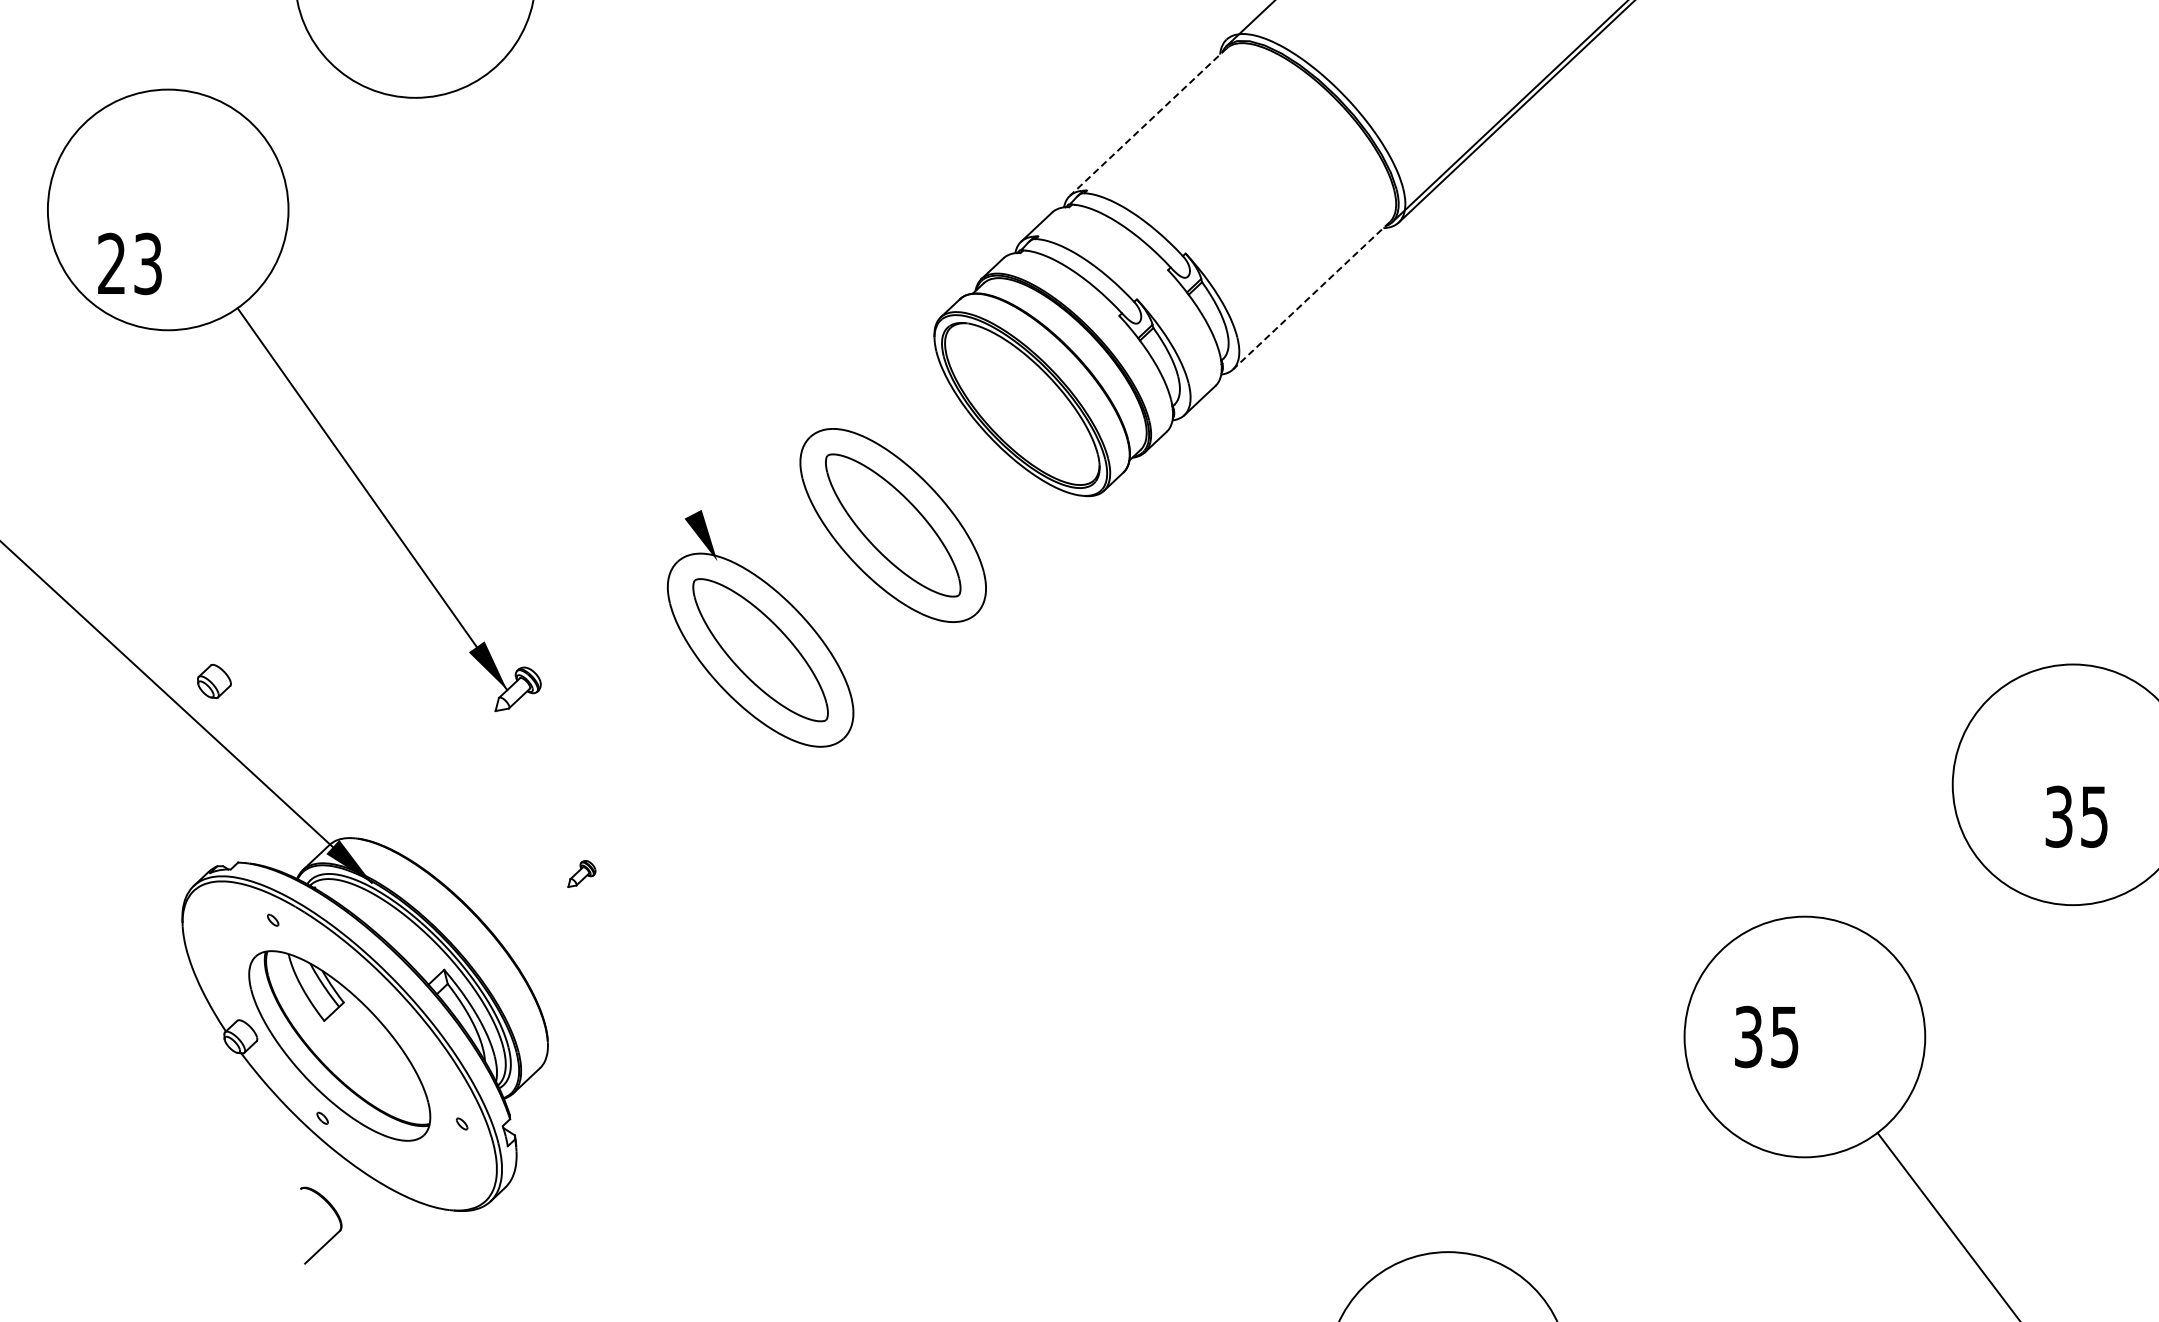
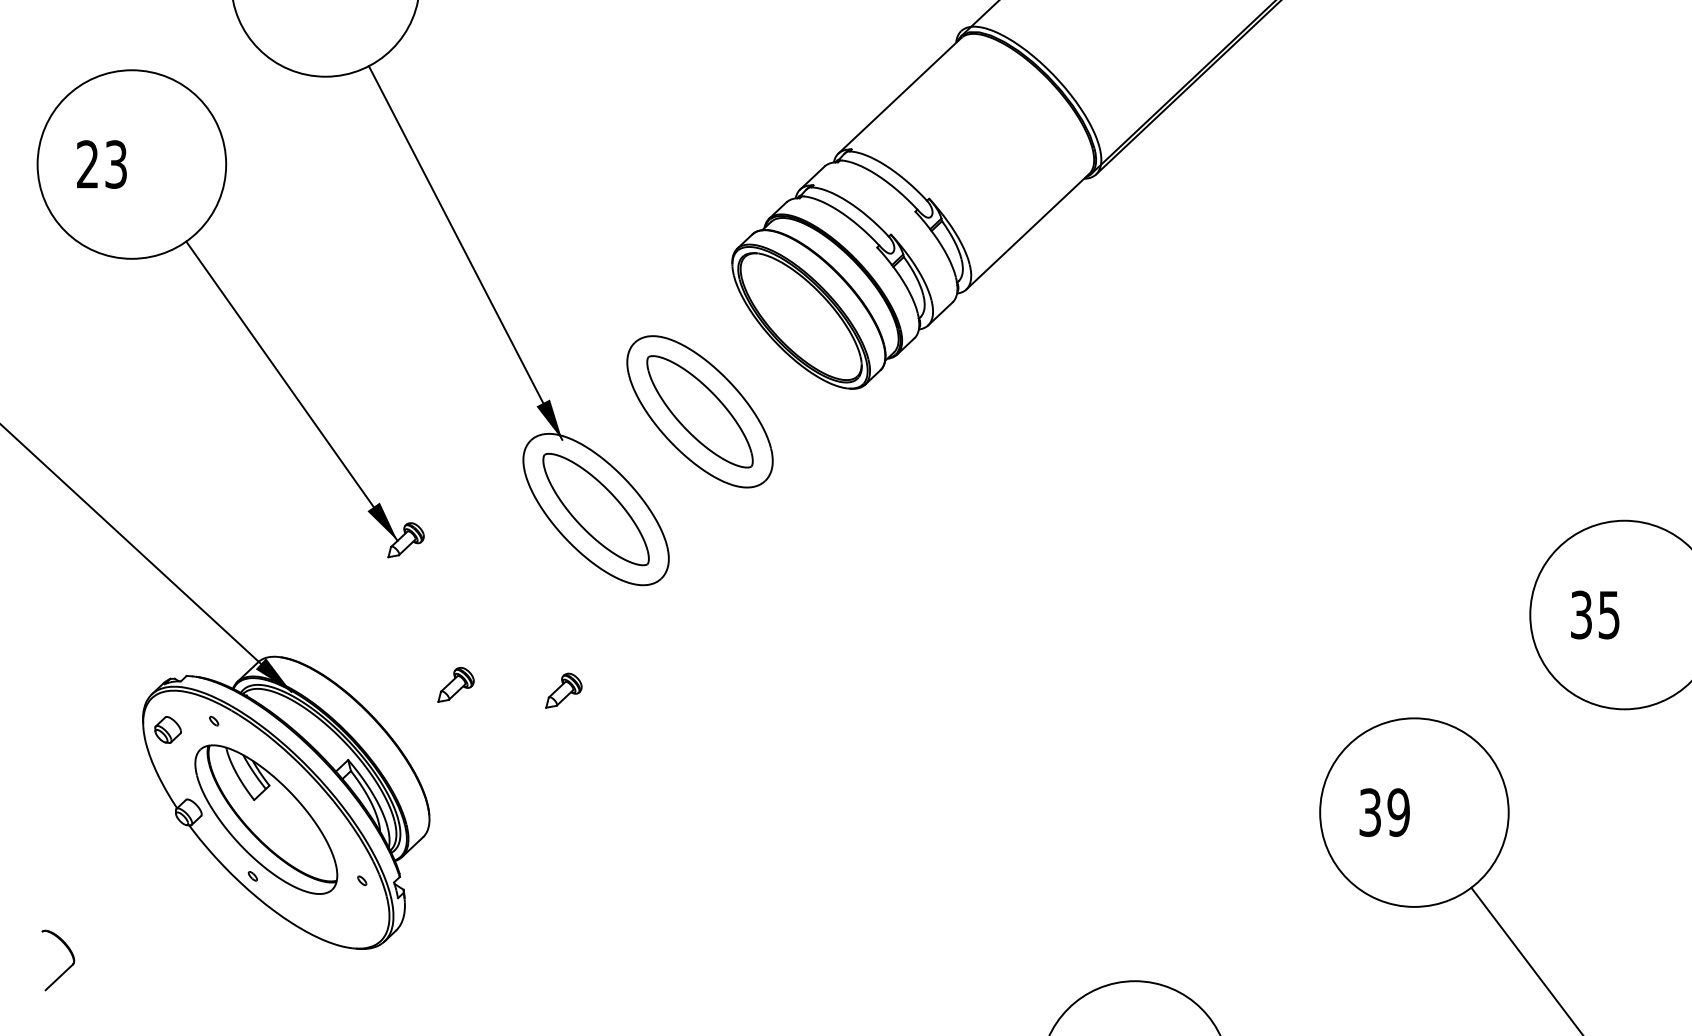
line: (1148, 122) -> (900, 96), dashed -> solid
text: (129, 263) -> (101, 164), moved
line: (1311, 295) -> (1027, 231), dashed -> solid
line: (593, 322) -> (465, 252), added
part: (214, 681) -> (168, 729), moved
text: (2076, 816) -> (1595, 614), moved
part: (581, 873) -> (455, 684), size x1.67
part: (719, 881) -> (563, 690), added
text: (1784, 1036) -> (1398, 812), 35 -> 39
part: (332, 1236) -> (67, 968), moved

